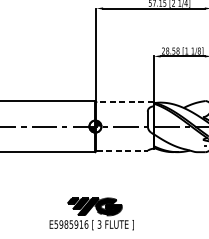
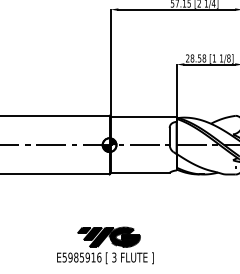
line: (124, 102) -> (143, 117), dashed -> solid
line: (122, 151) -> (140, 173), dashed -> solid

